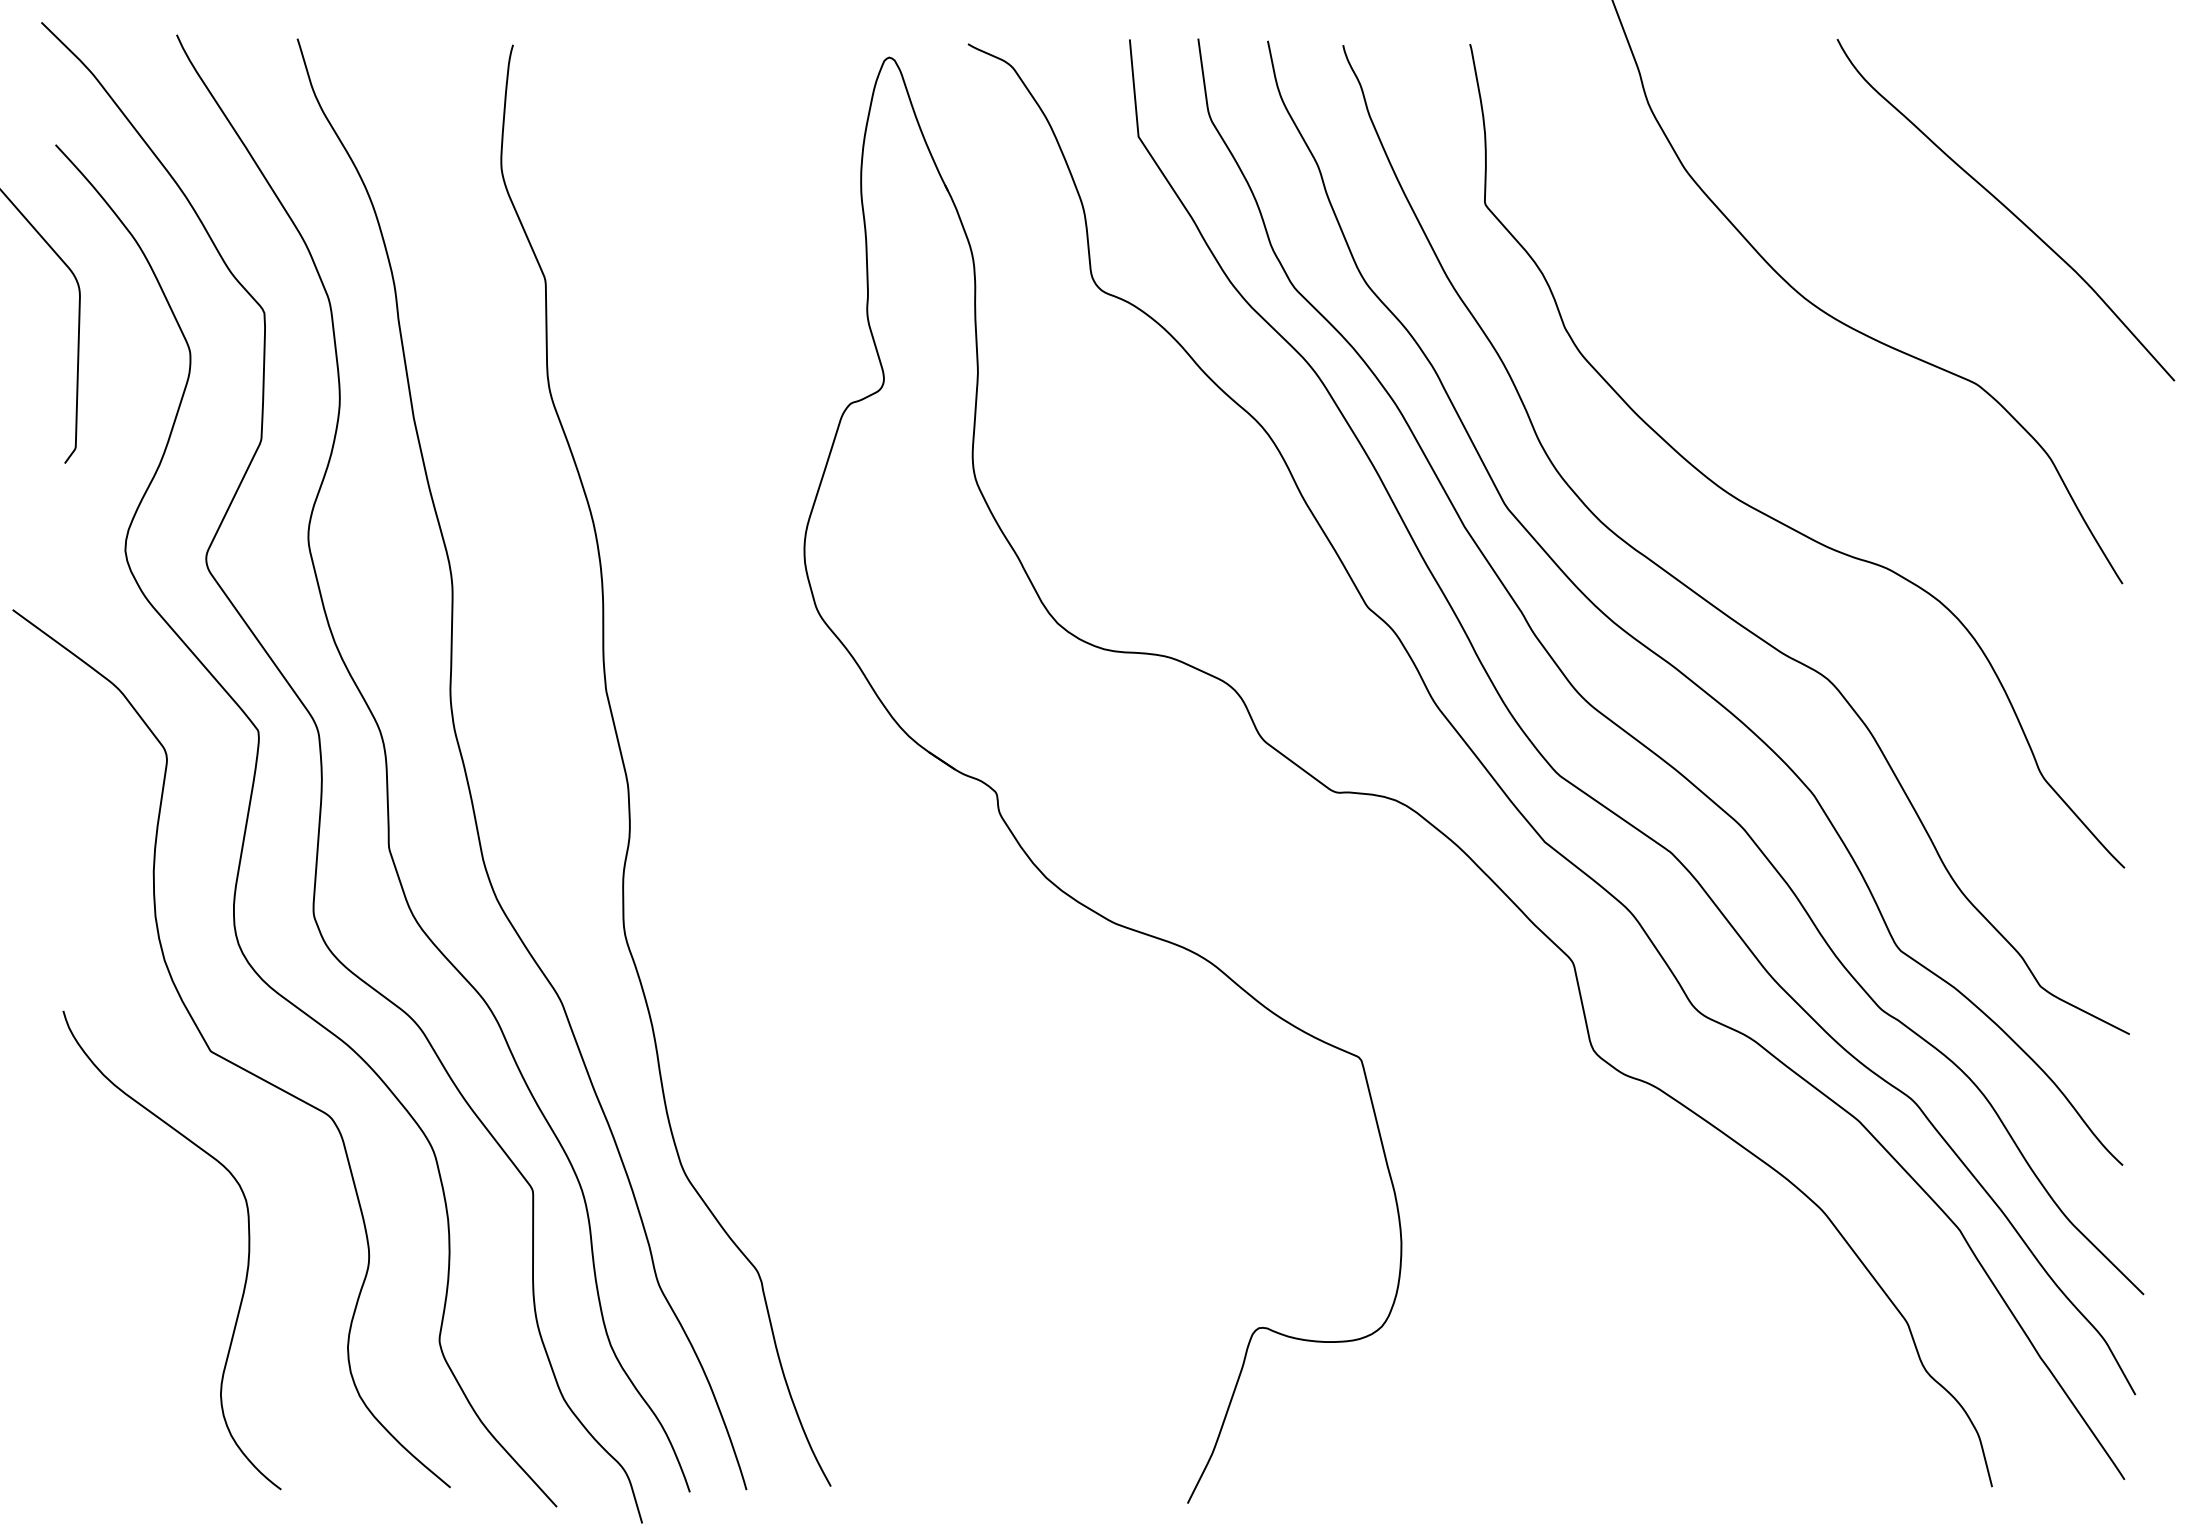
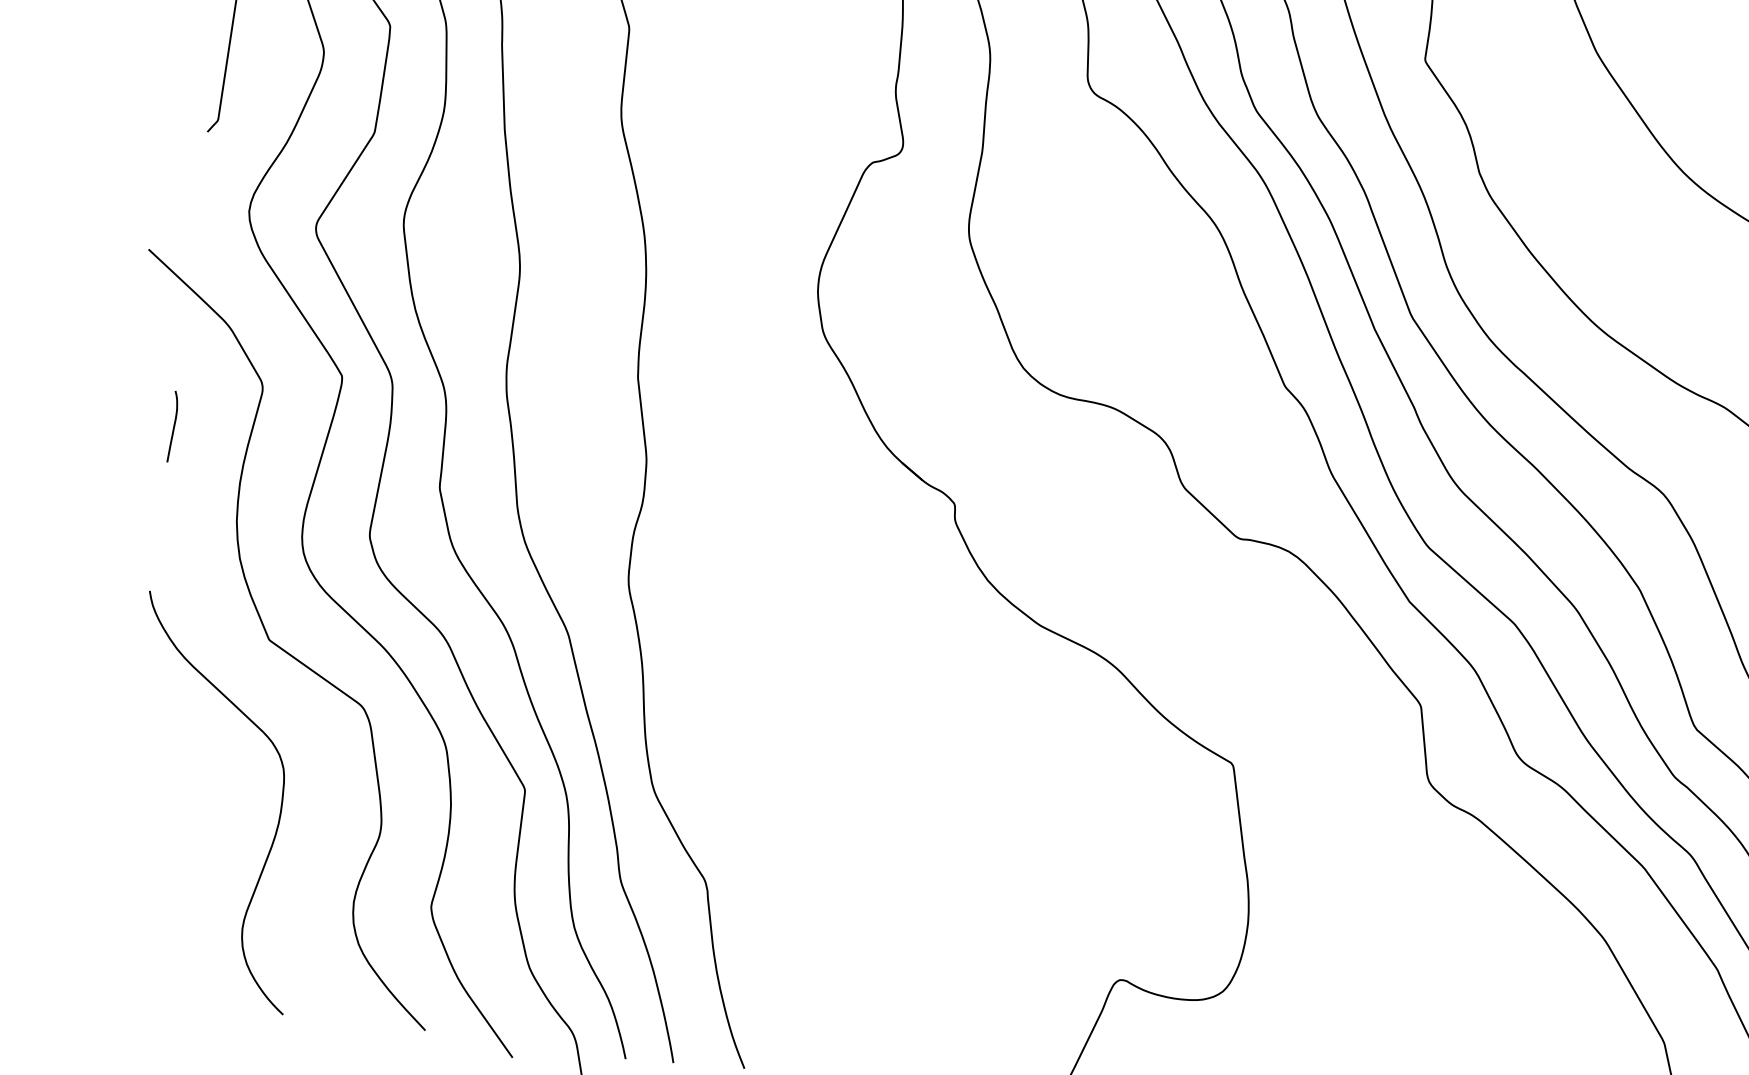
curve: (67, 814) -> (173, 426), added

